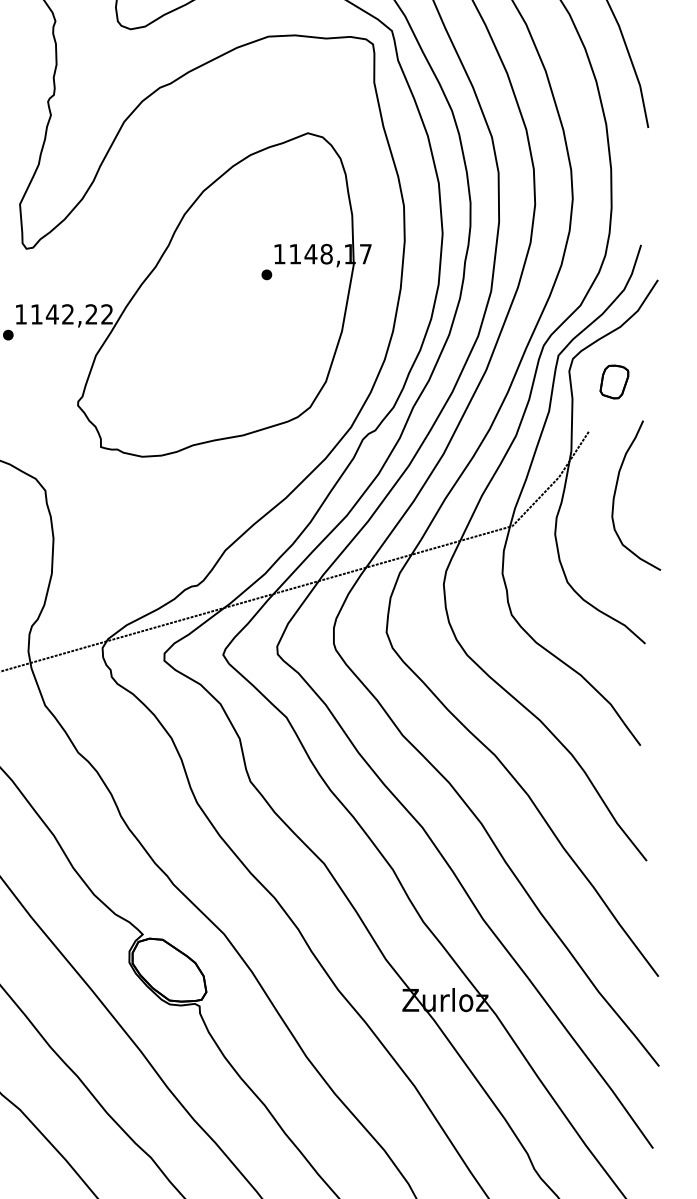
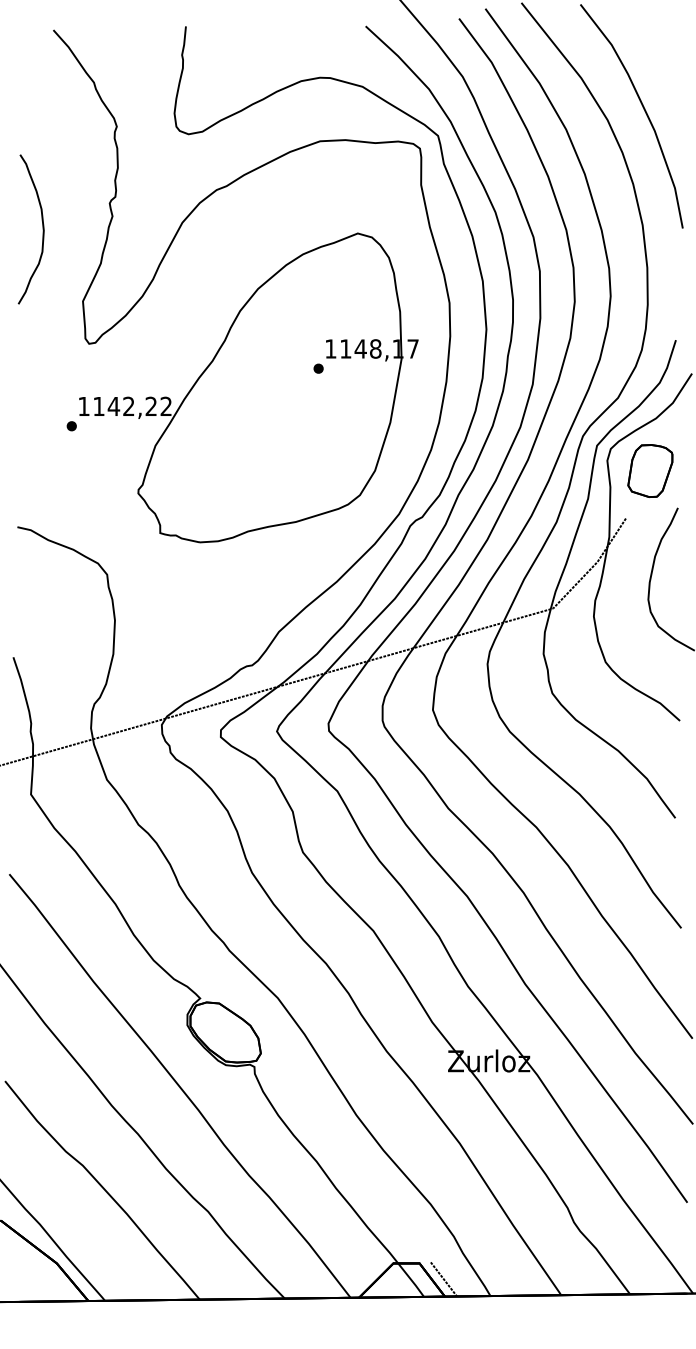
part: (614, 381) -> (650, 470), size x1.67

